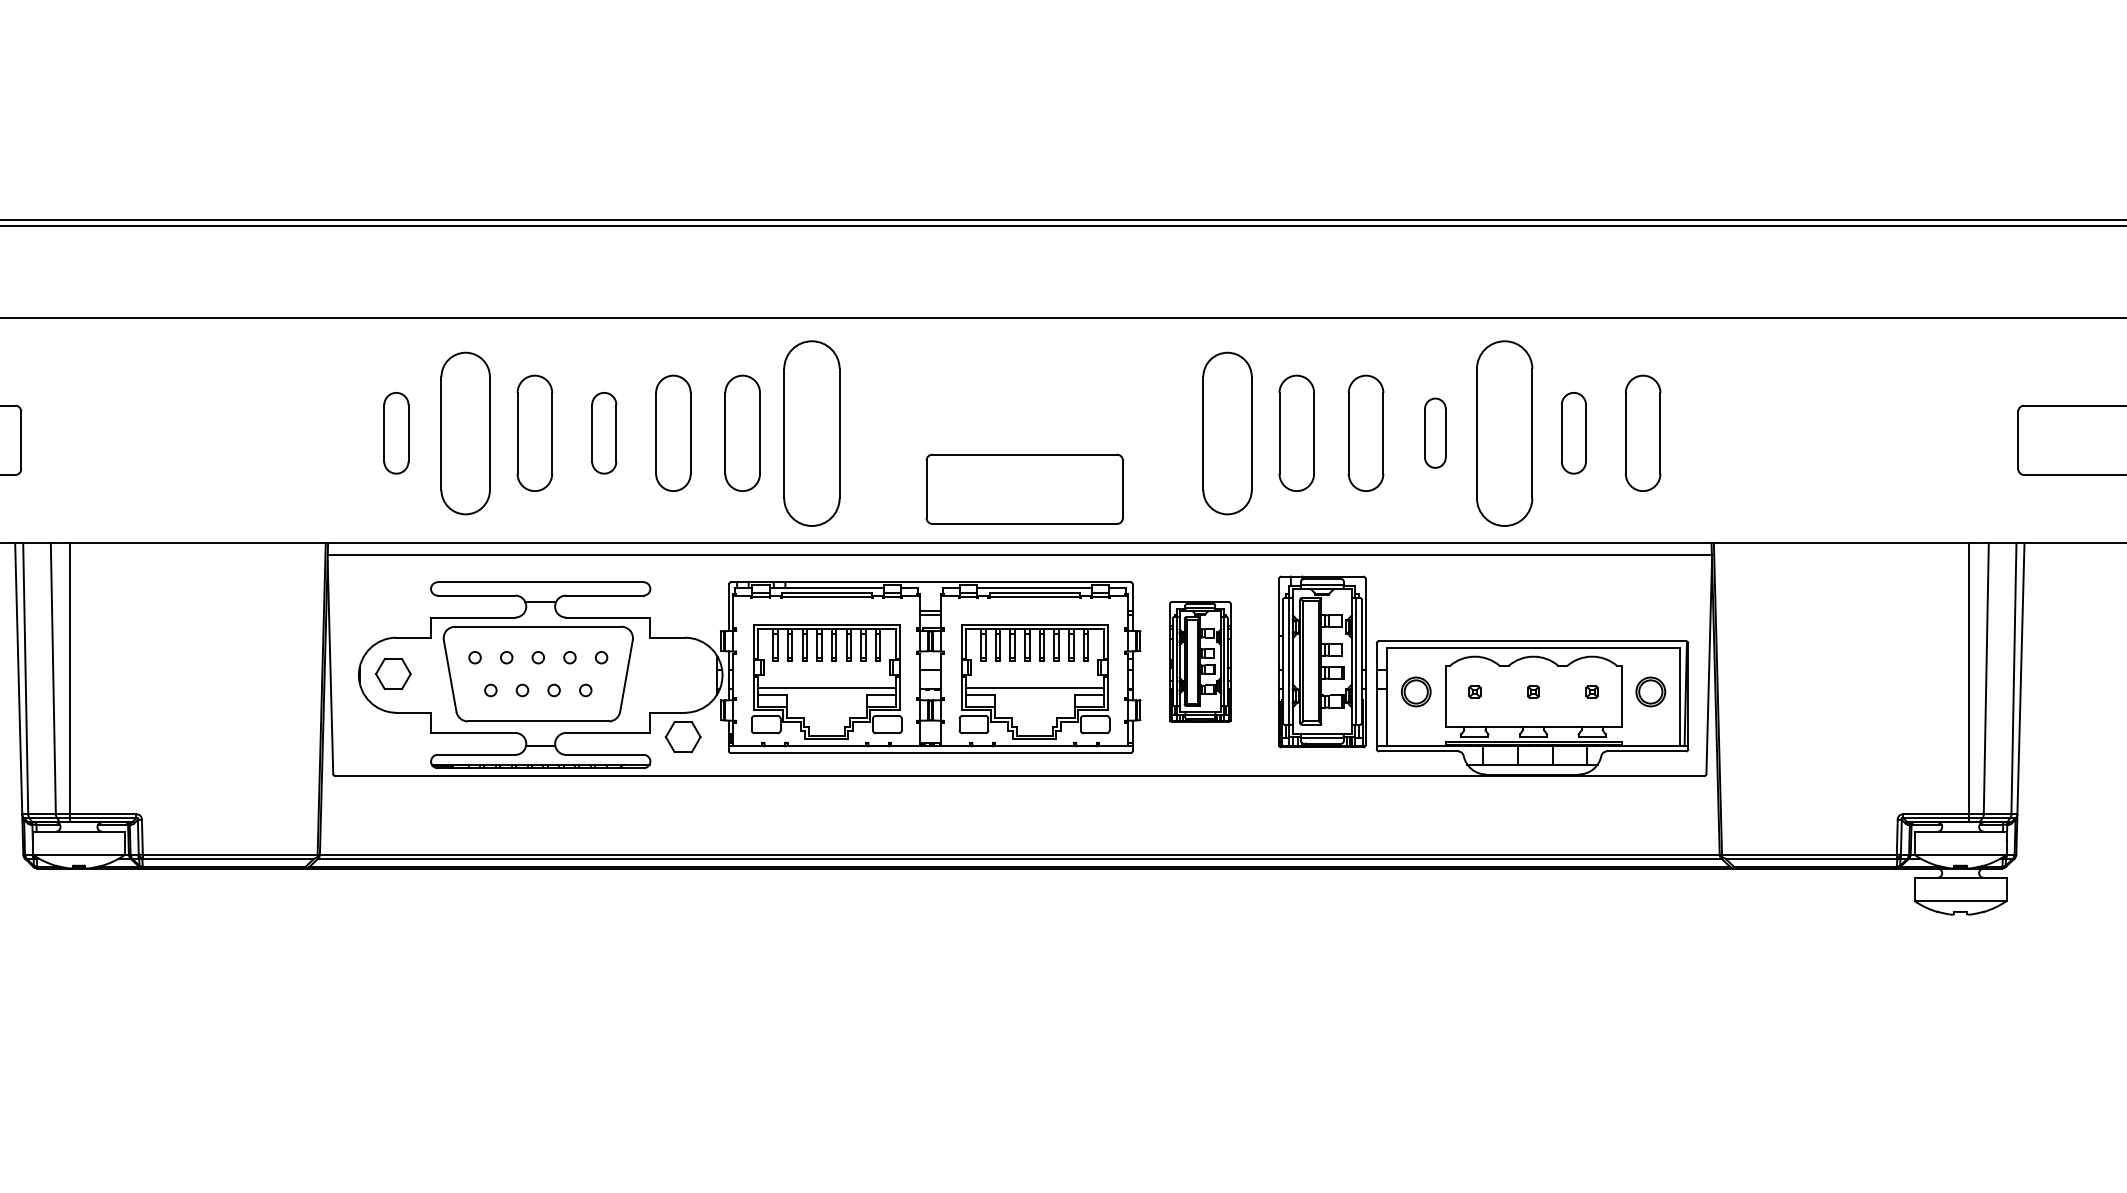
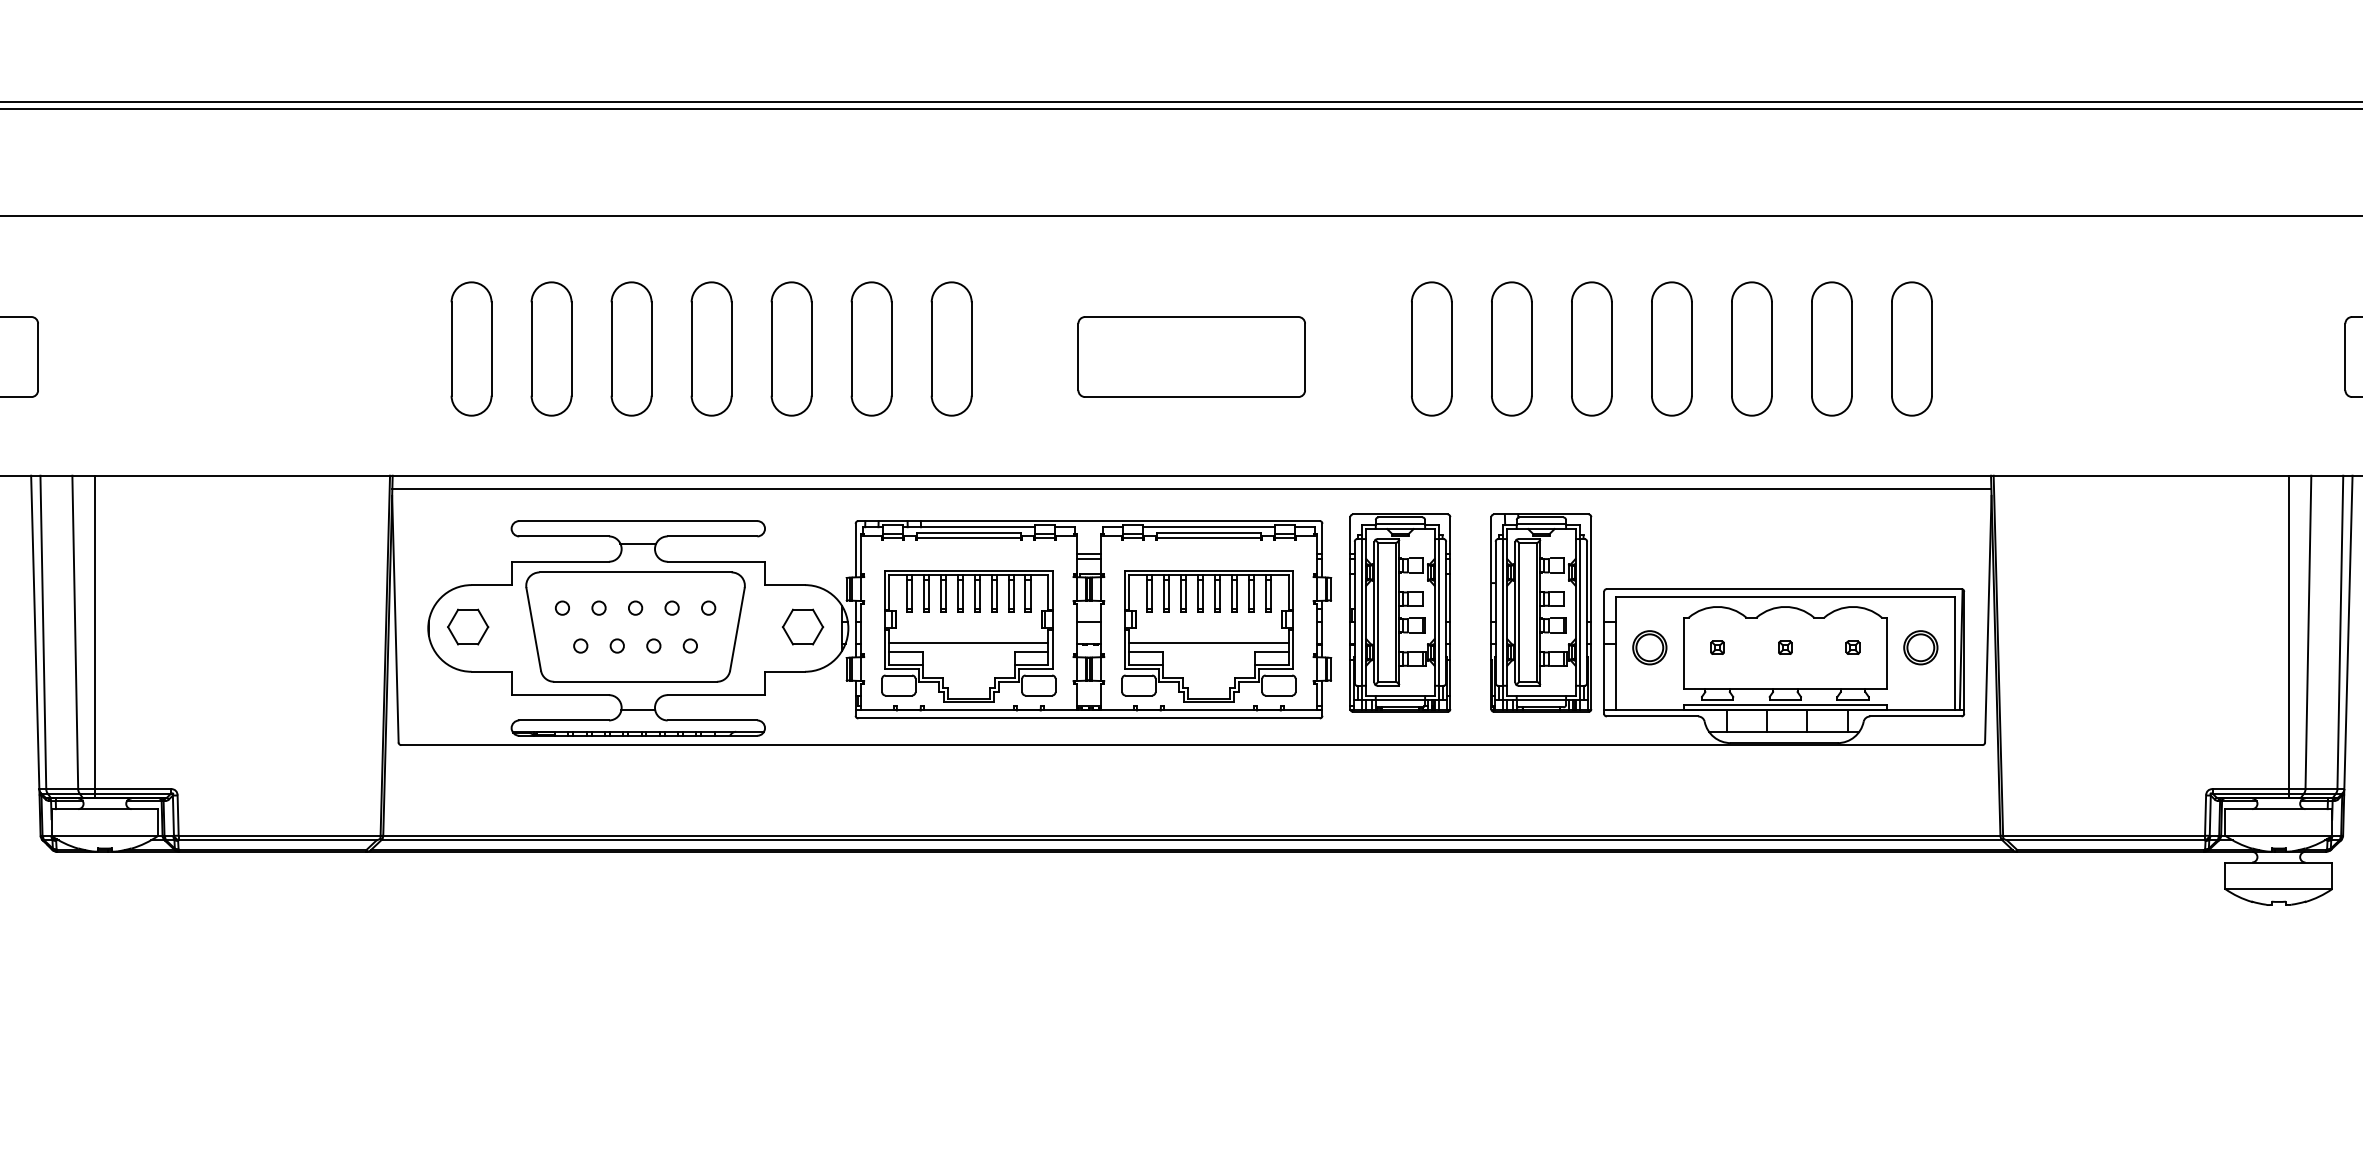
part: (396, 432) -> (471, 347), size x1.43
part: (465, 432) -> (551, 347), size x0.71
part: (604, 432) -> (712, 347), size x1.43
part: (811, 432) -> (951, 347), size x0.62
part: (1227, 432) -> (1431, 347), size x0.71
part: (1435, 432) -> (1672, 347), size x1.67
part: (1504, 432) -> (1751, 347), size x0.62
part: (1573, 432) -> (1831, 347), size x1.43
part: (1024, 488) -> (1191, 356), moved
part: (1200, 661) -> (1400, 612), size x1.43
part: (682, 737) -> (802, 627), moved

